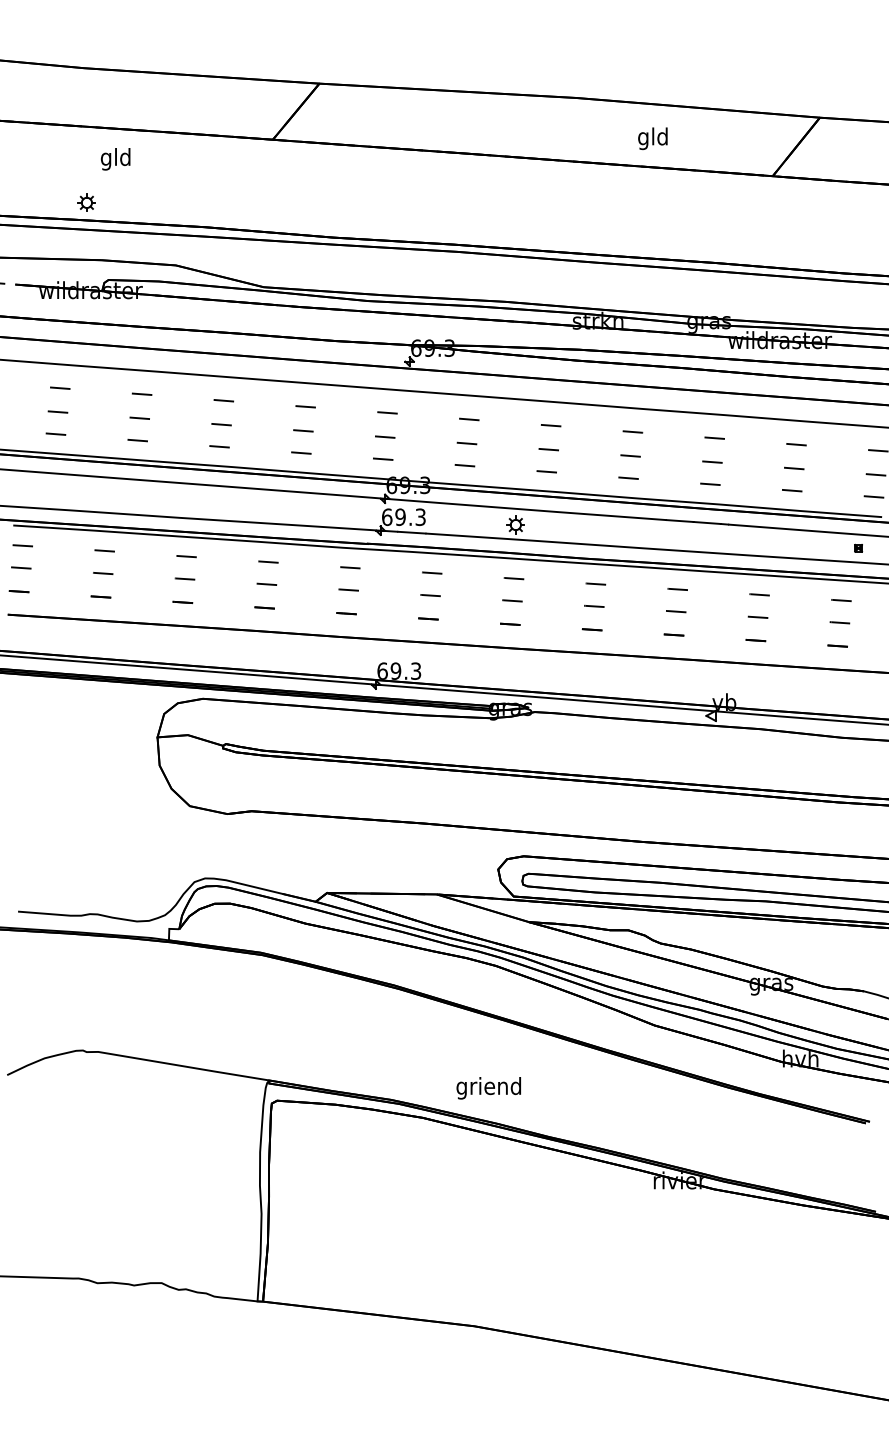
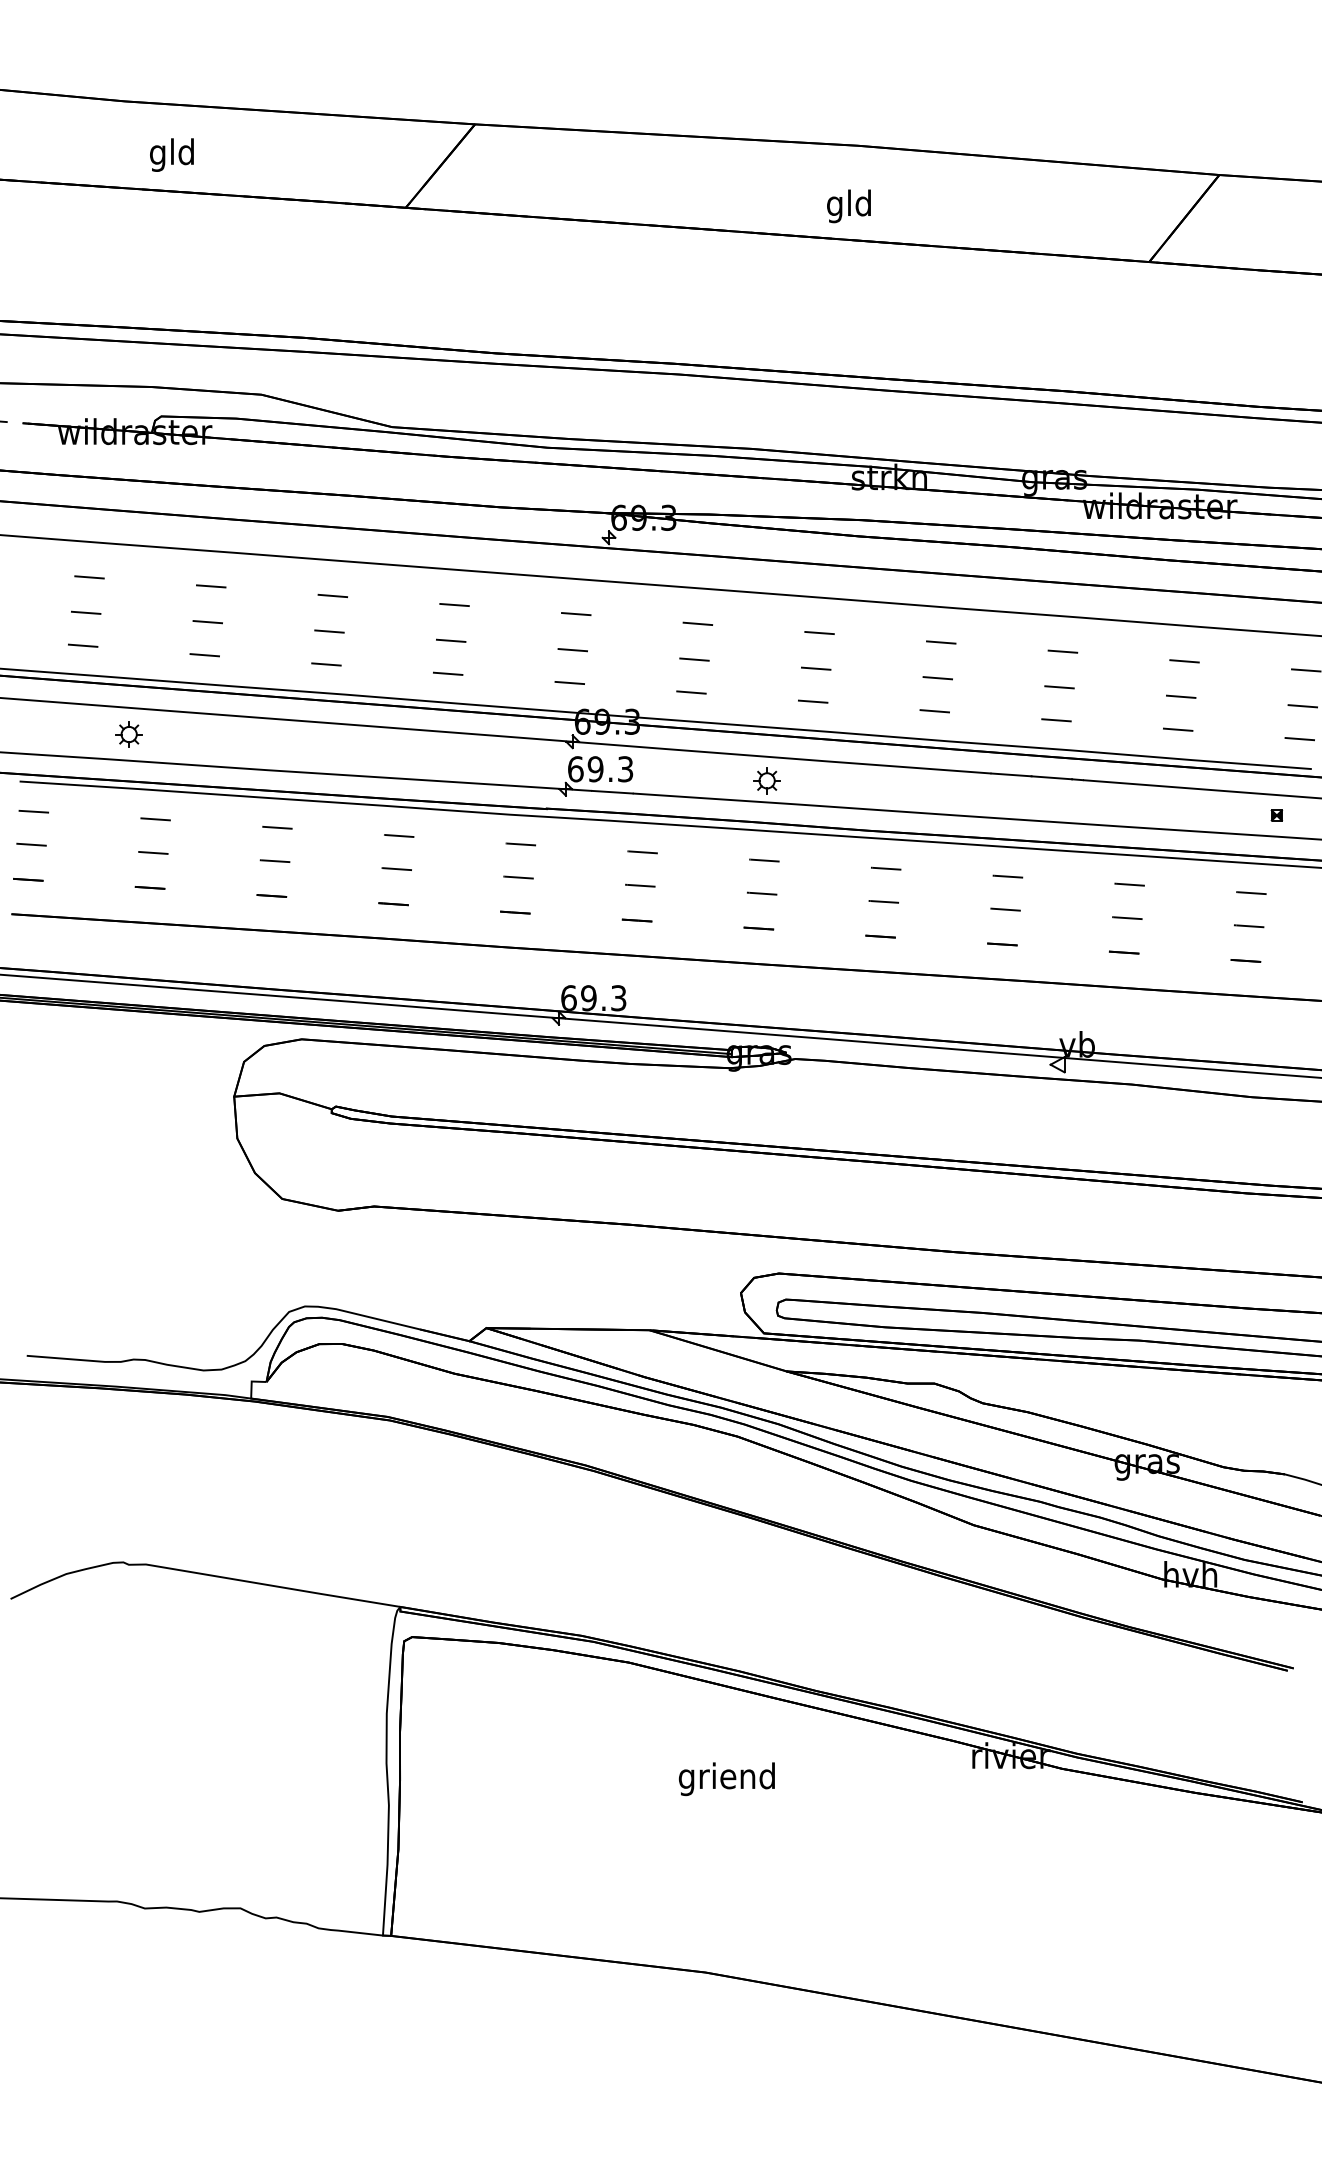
text: (652, 138) -> (848, 205), moved
text: (115, 159) -> (171, 155), moved
part: (86, 202) -> (128, 733), moved
text: (488, 1088) -> (726, 1779), moved

